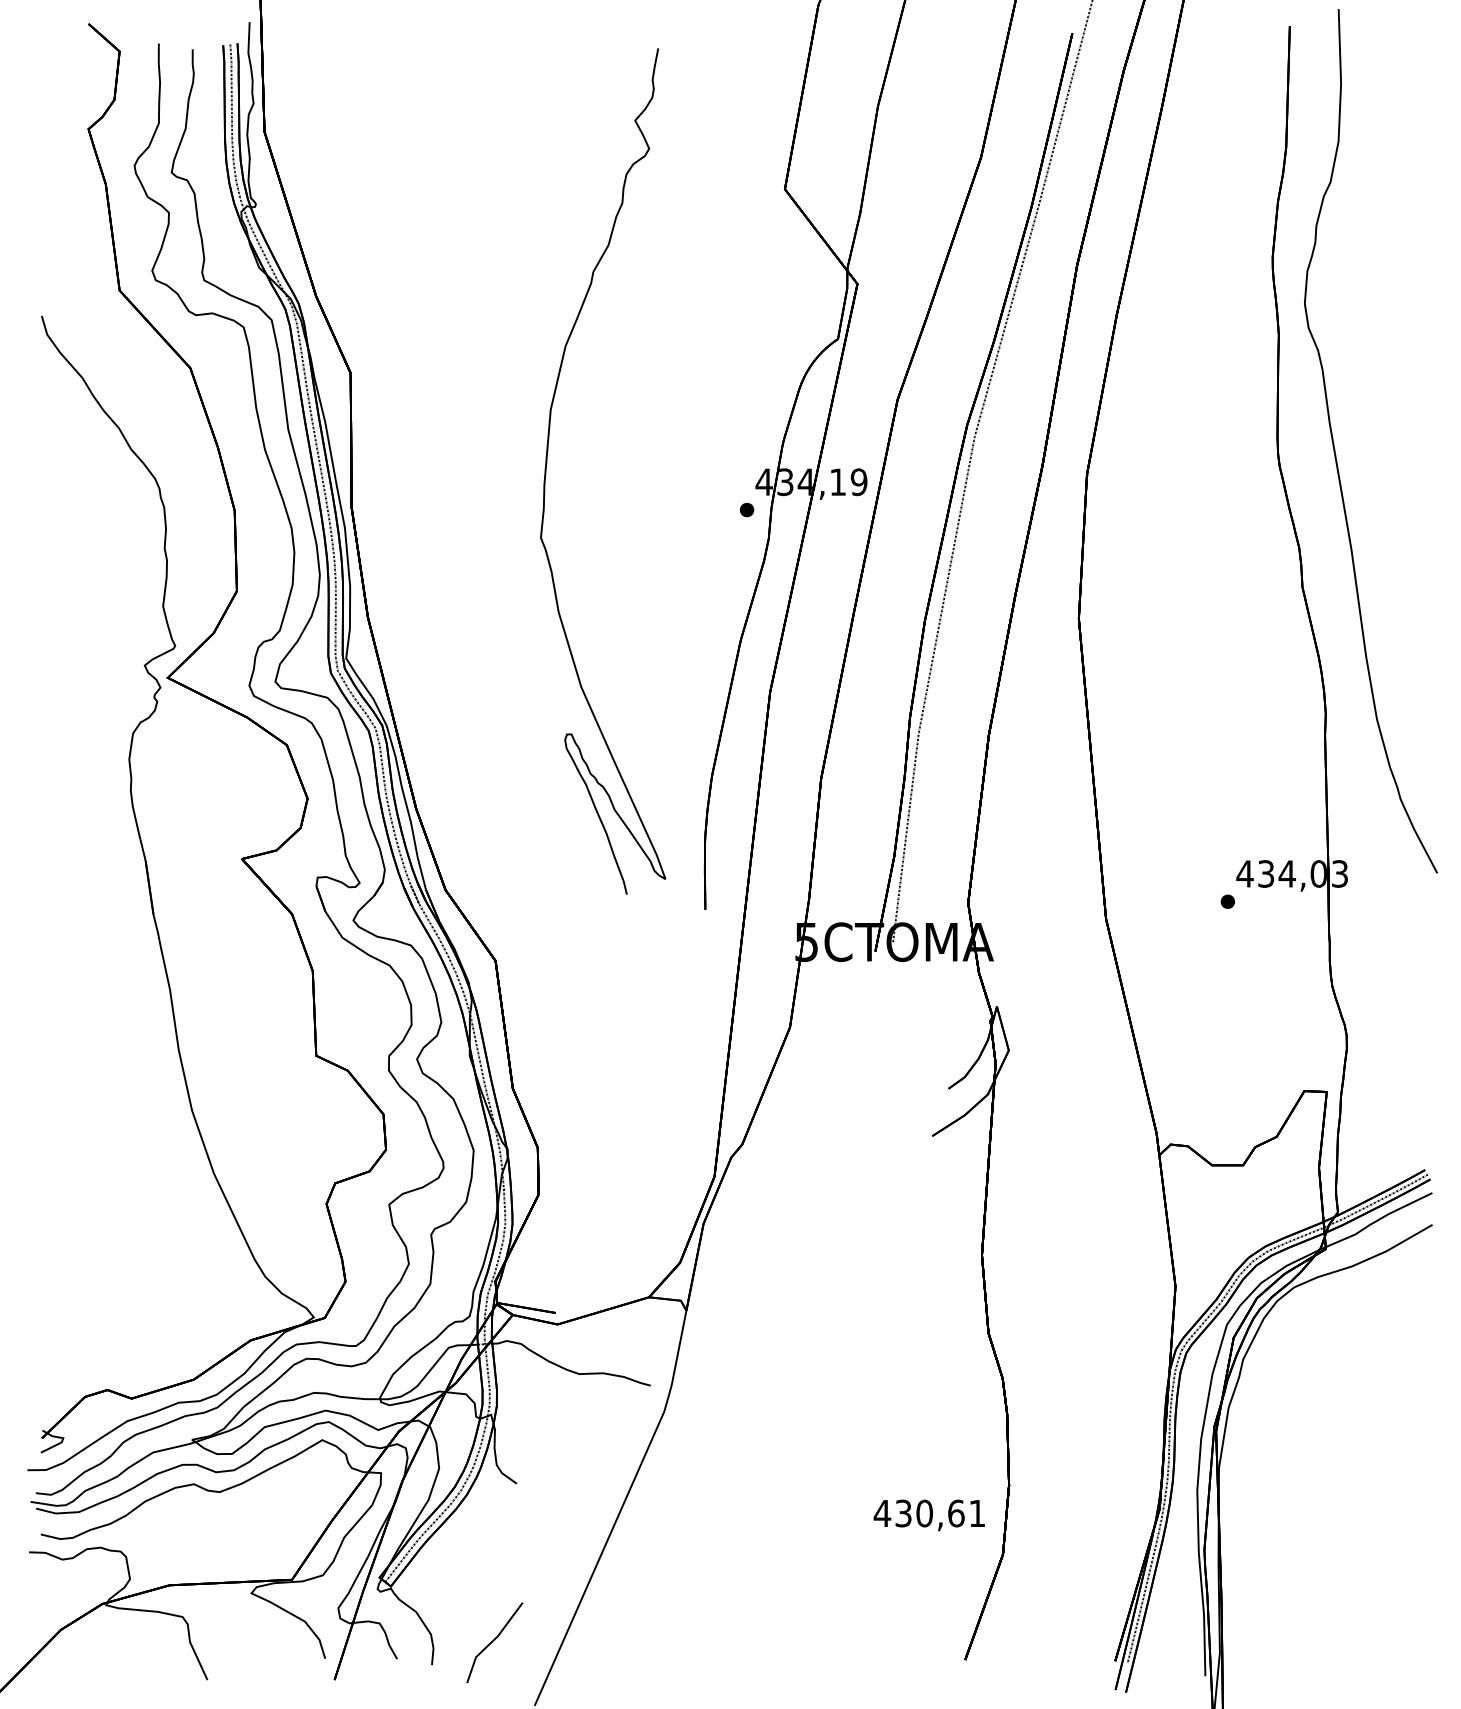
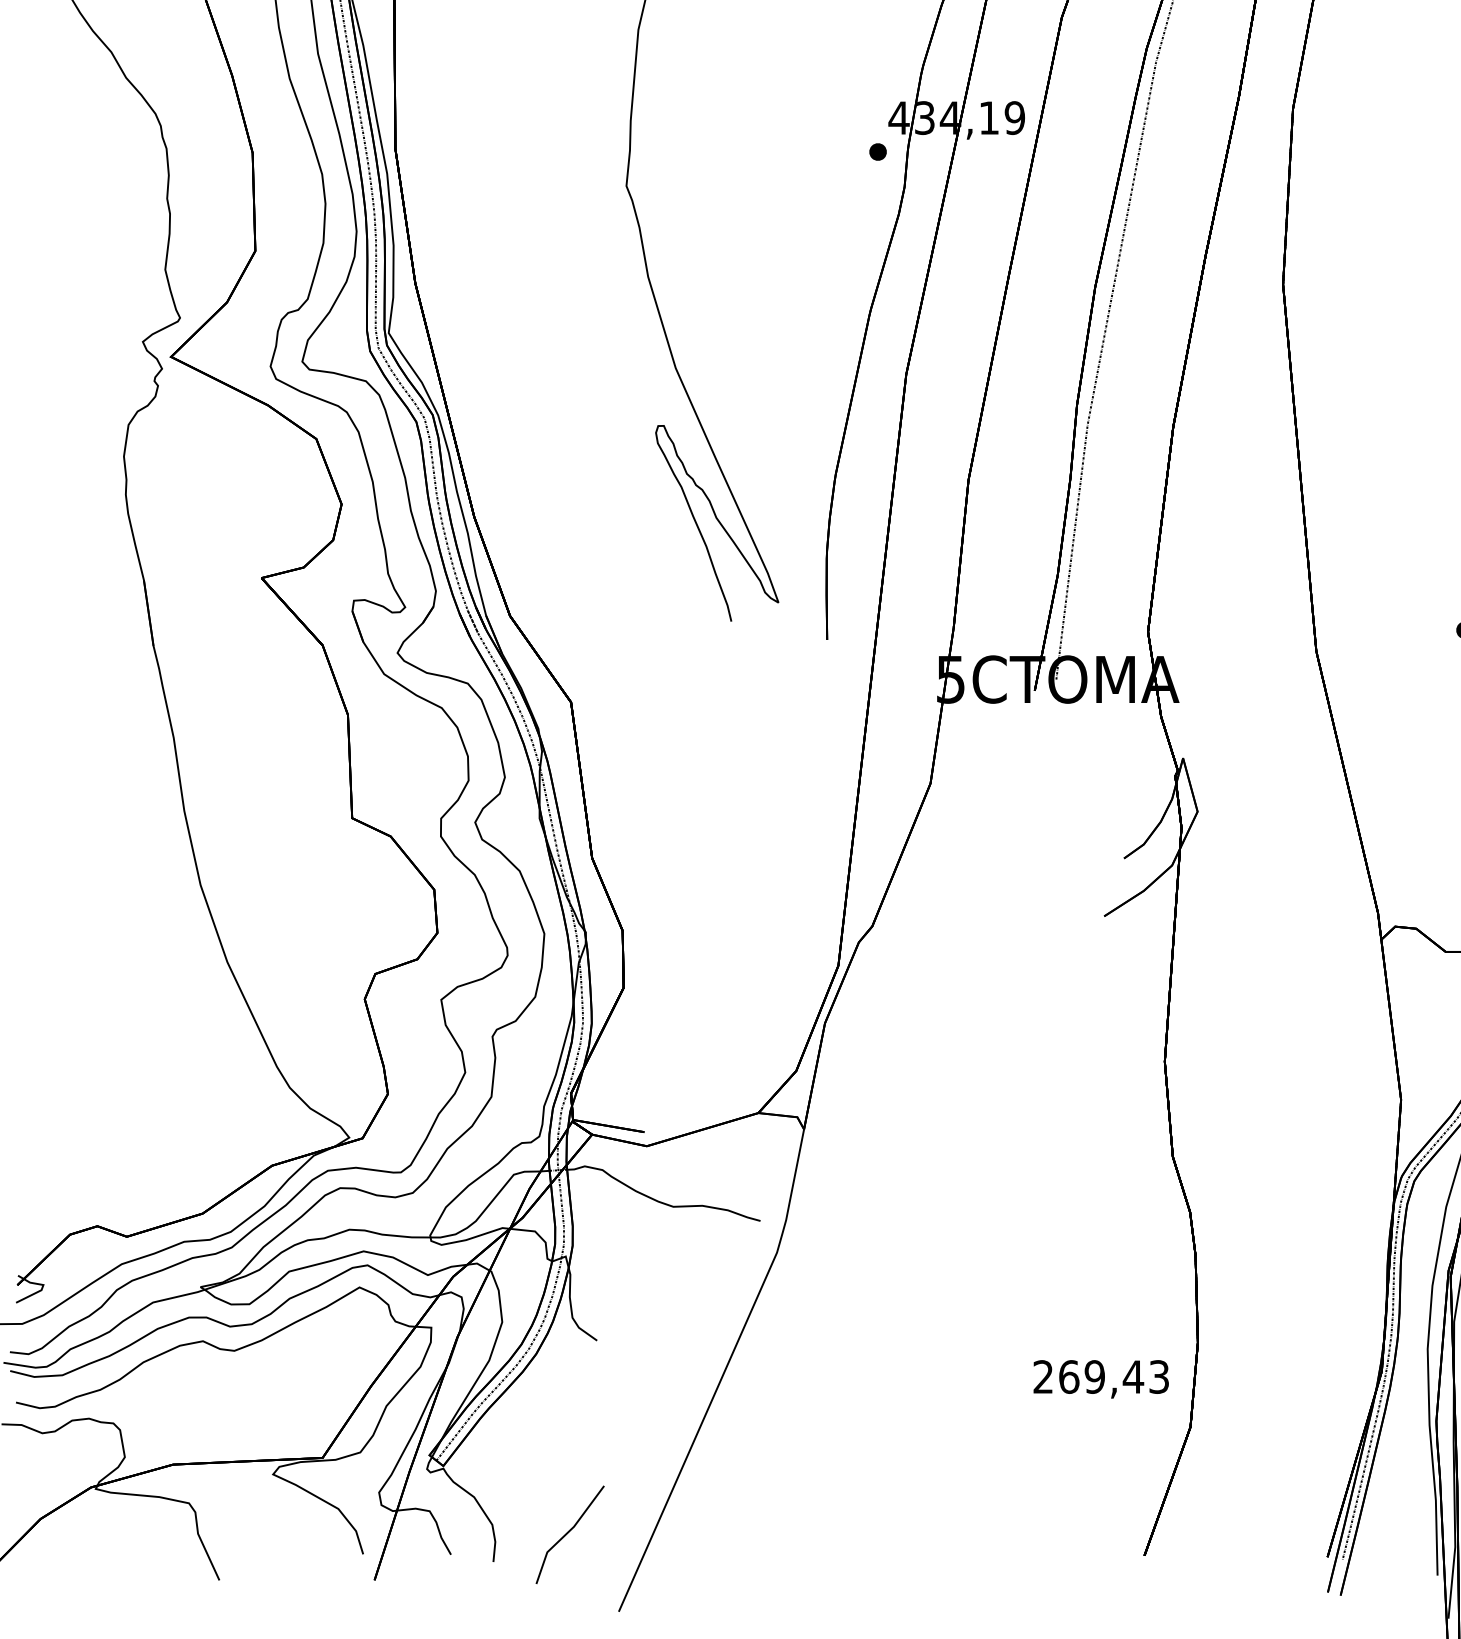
text: (929, 1513) -> (1100, 1376), 430,61 -> 269,43

